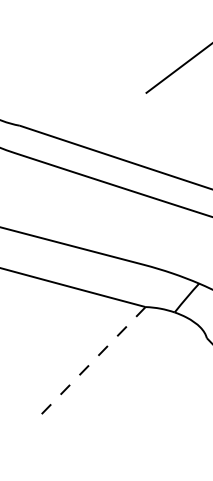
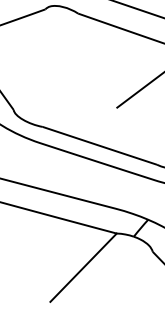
line: (89, 364) -> (83, 267), dashed -> solid

